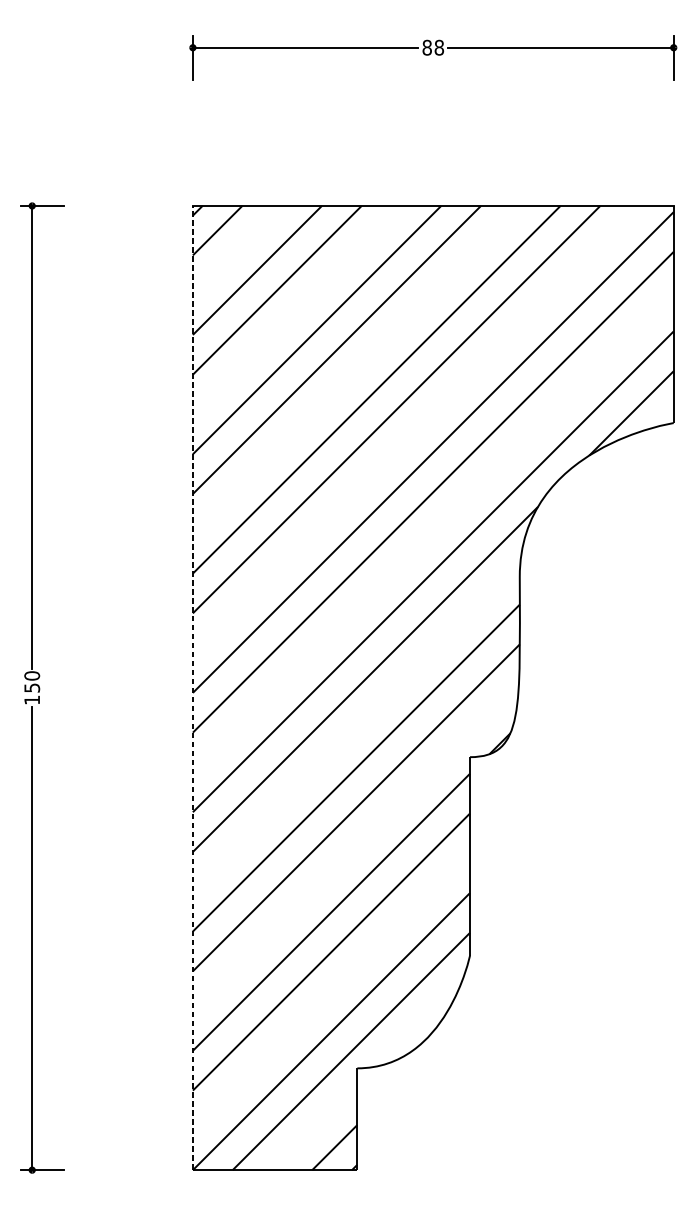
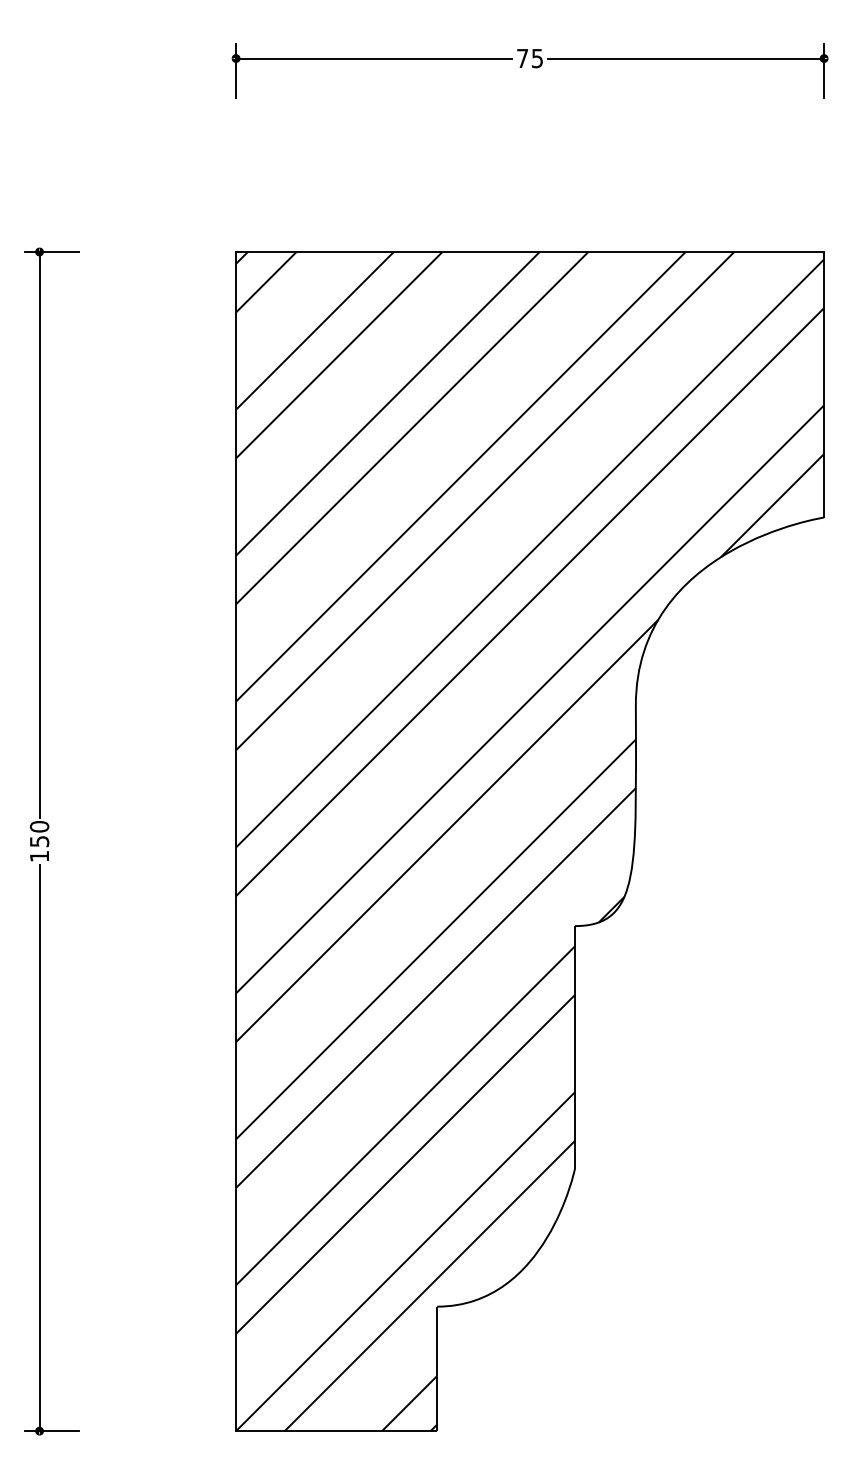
text: (433, 47) -> (530, 58), 88 -> 75
line: (193, 687) -> (236, 841), dashed -> solid

